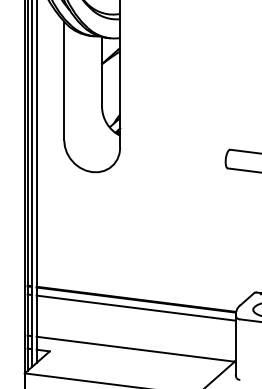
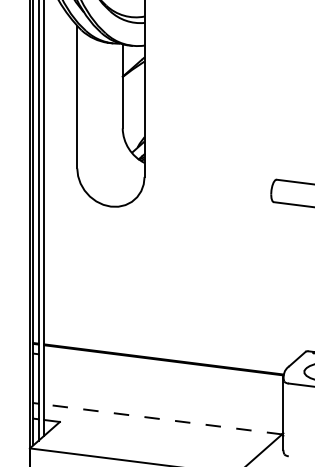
line: (135, 307) -> (163, 369), removed
line: (135, 349) -> (163, 419), solid -> dashed

